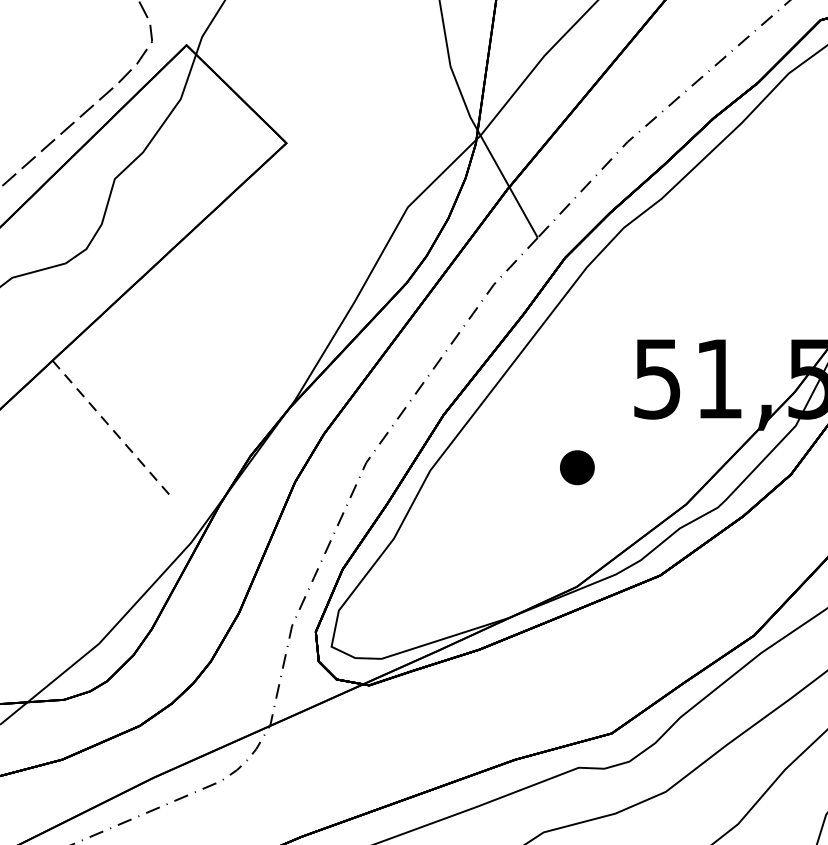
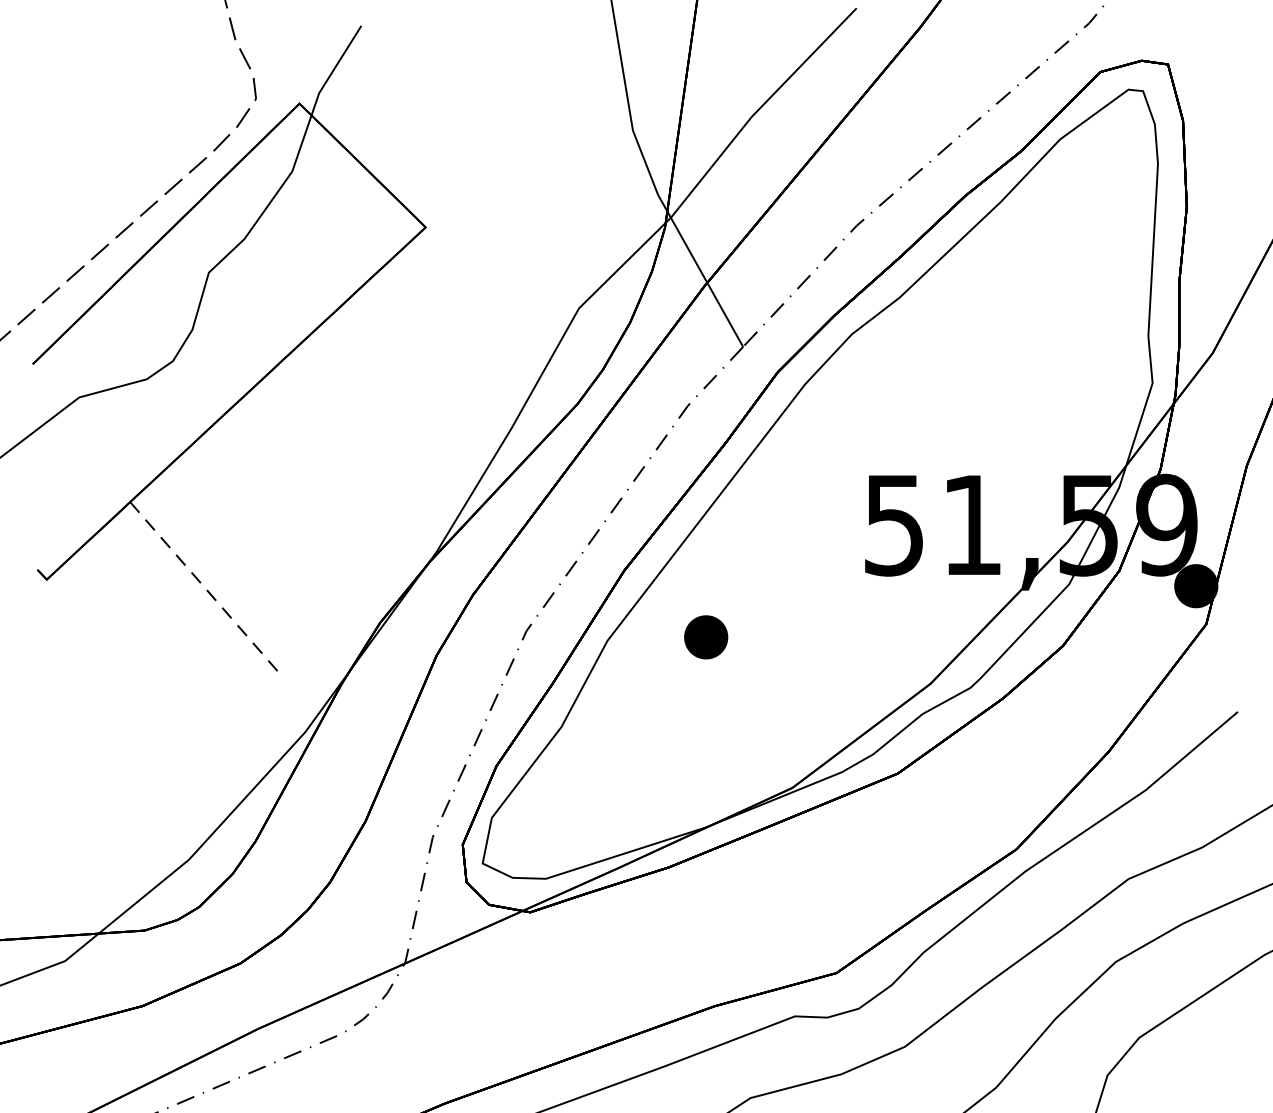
part: (577, 467) -> (706, 637), moved

